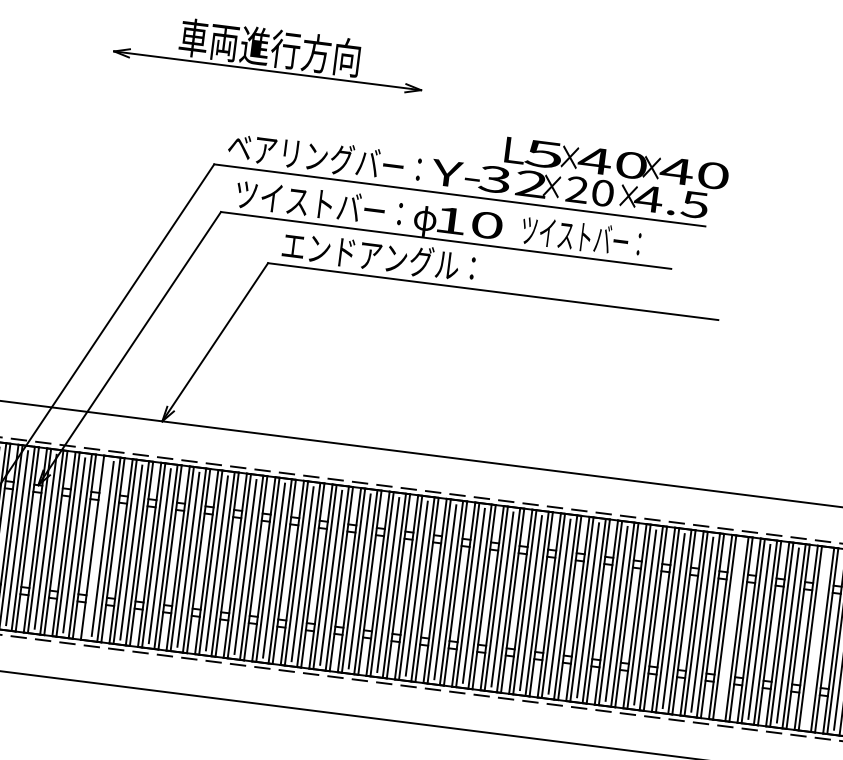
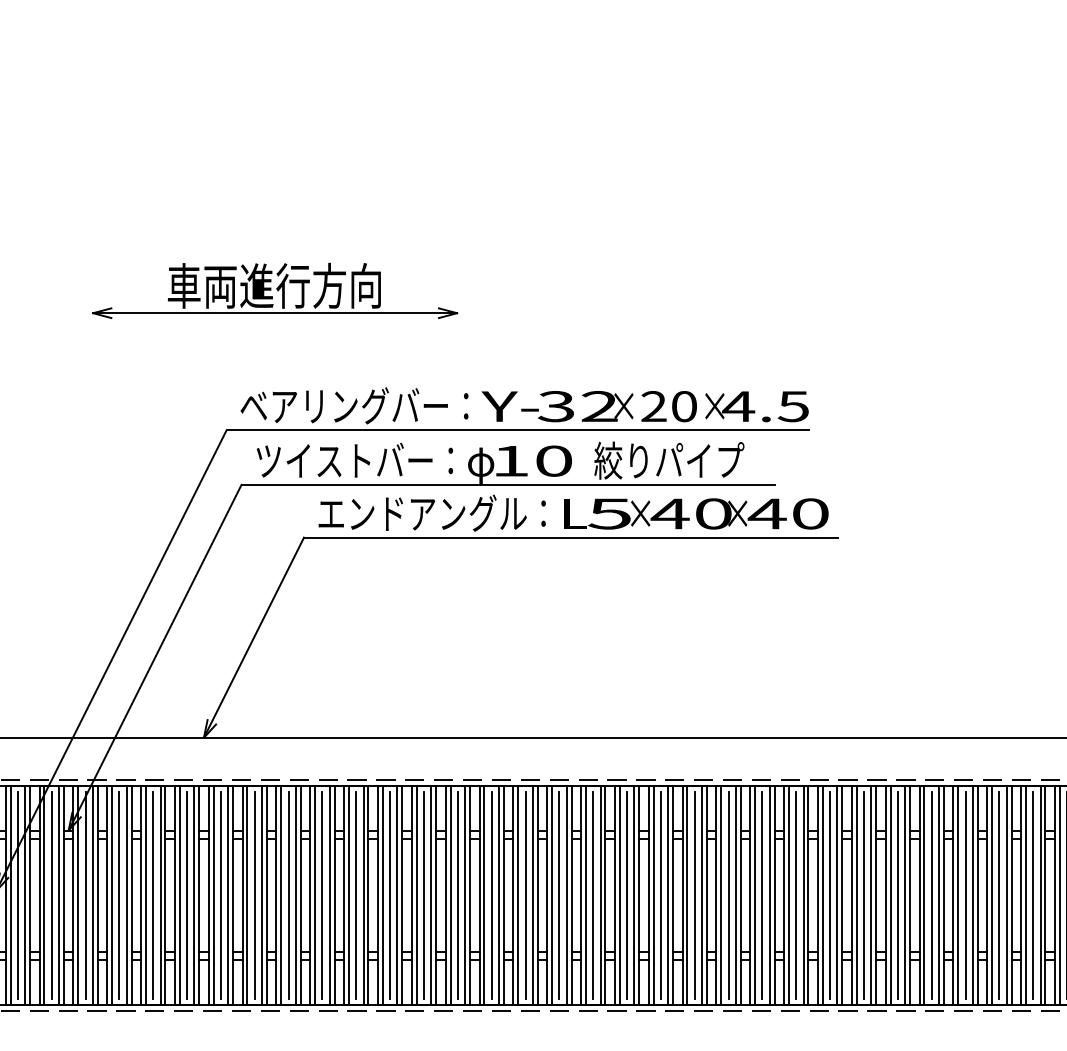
text: (617, 163) -> (696, 513), moved
text: (584, 237) -> (669, 460), ツイストバー： -> 絞りパイプ
line: (96, 548) -> (145, 895), added
line: (730, 628) -> (897, 895), added
line: (816, 639) -> (999, 895), added

